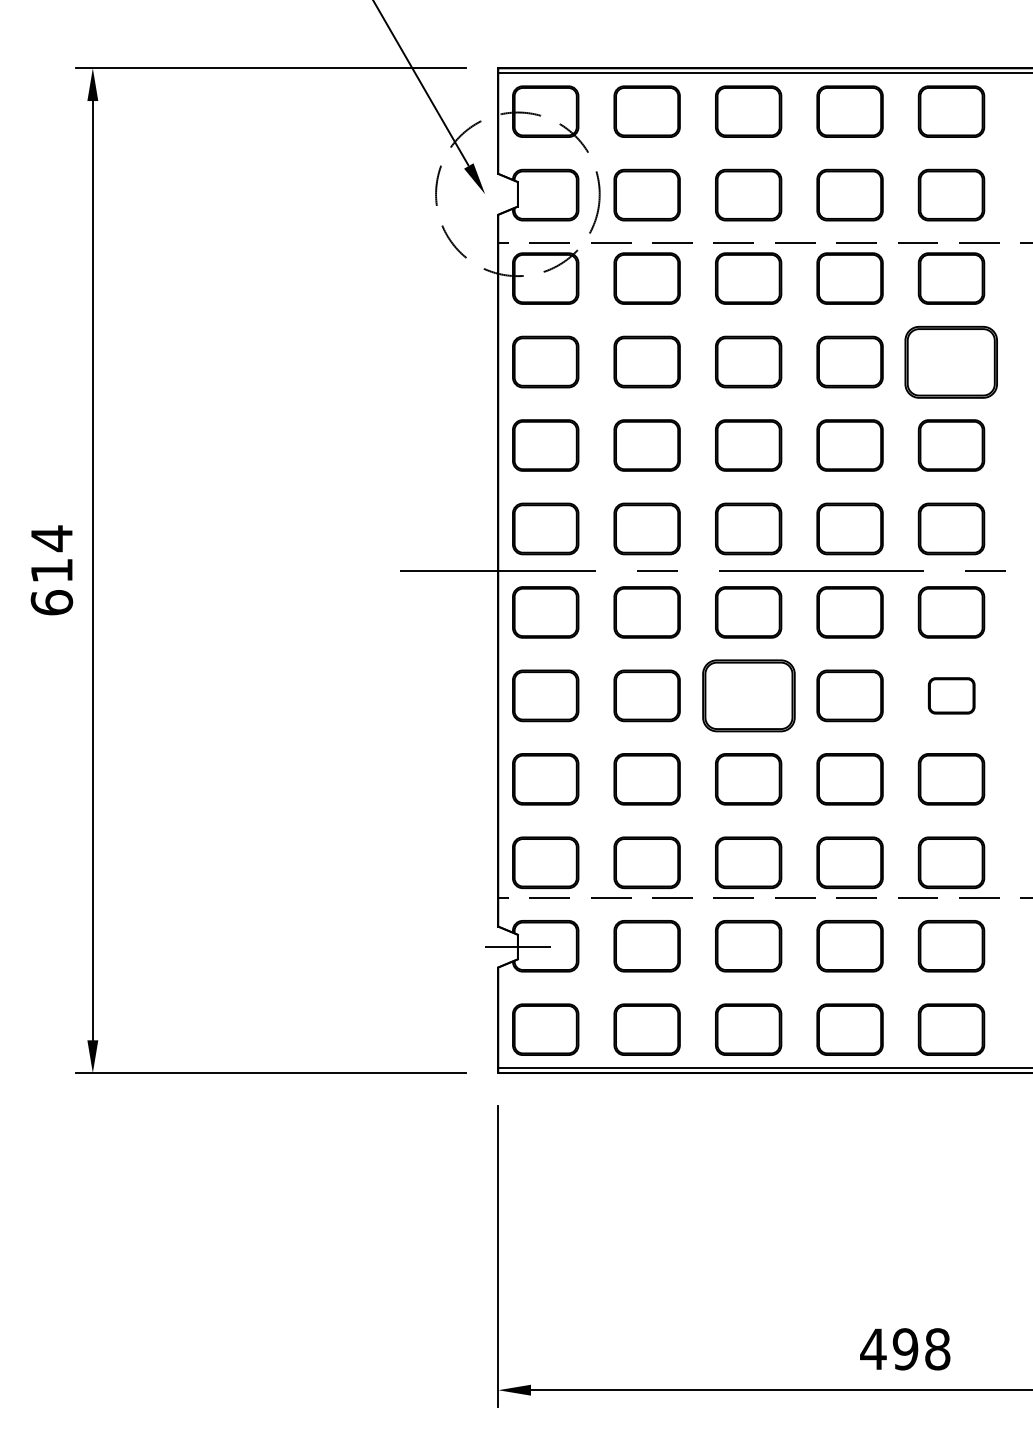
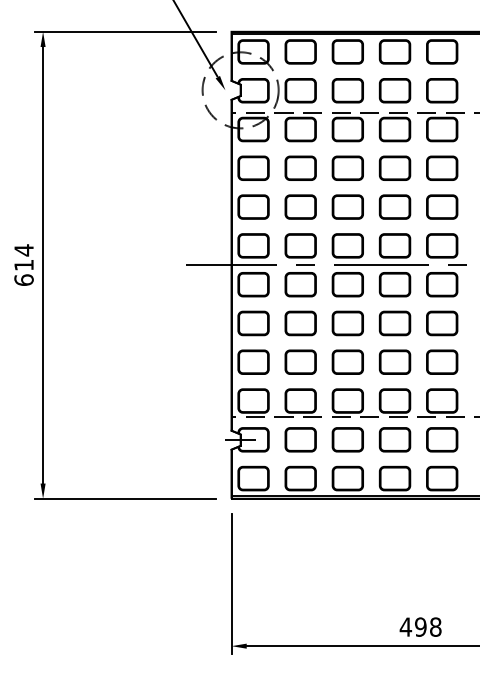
part: (952, 360) -> (442, 167), size x0.71
part: (747, 695) -> (347, 323), size x0.71
part: (952, 695) -> (442, 323), size x1.43

